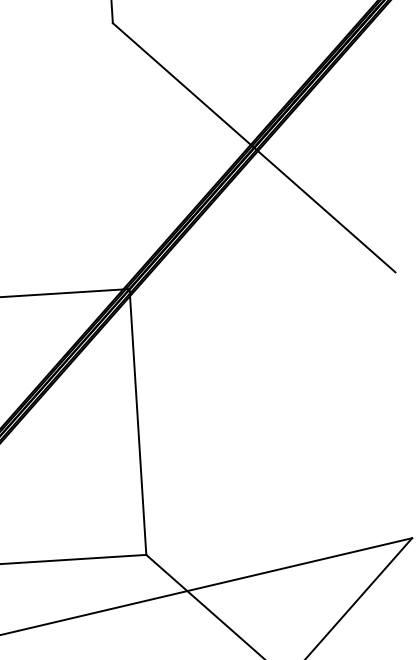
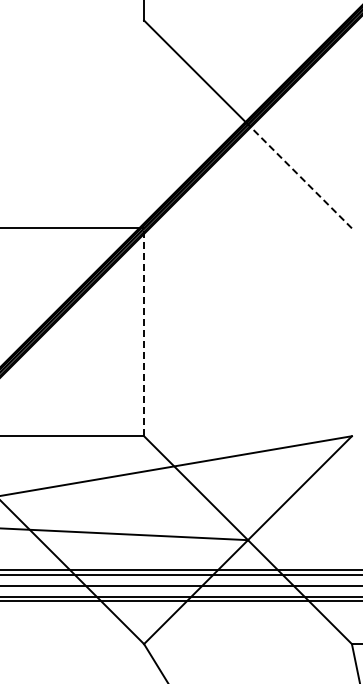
line: (324, 210) -> (299, 176), solid -> dashed
line: (138, 422) -> (144, 332), solid -> dashed

